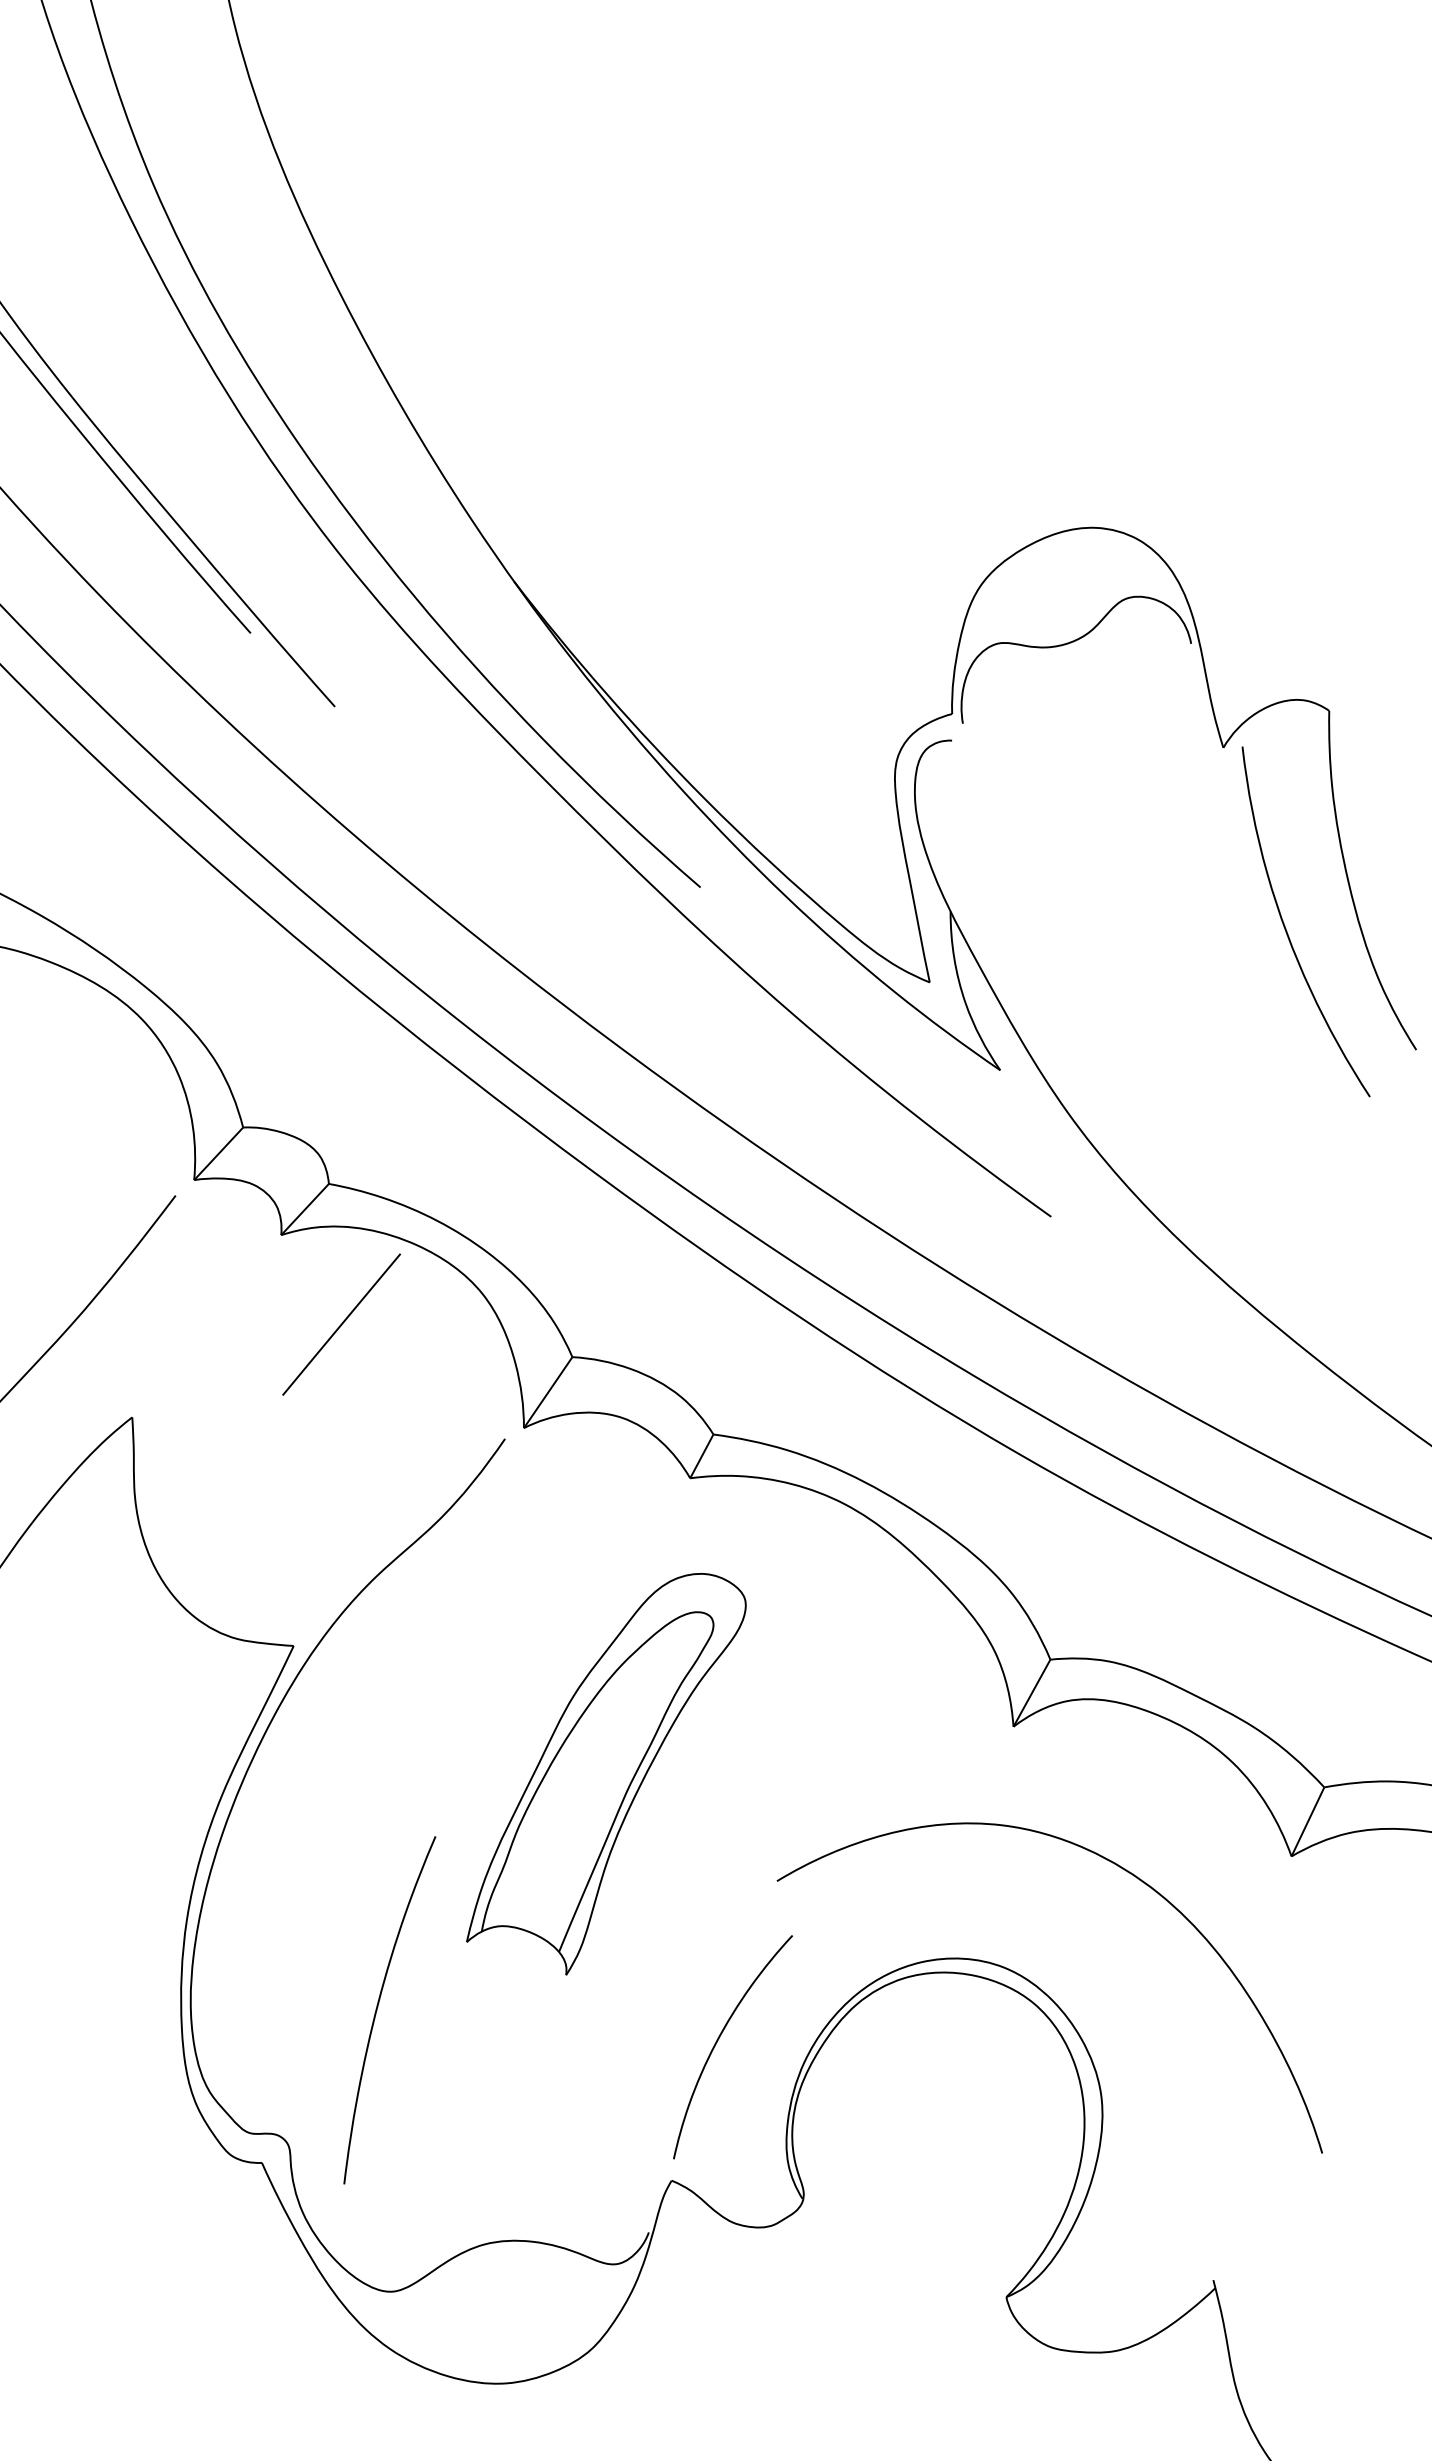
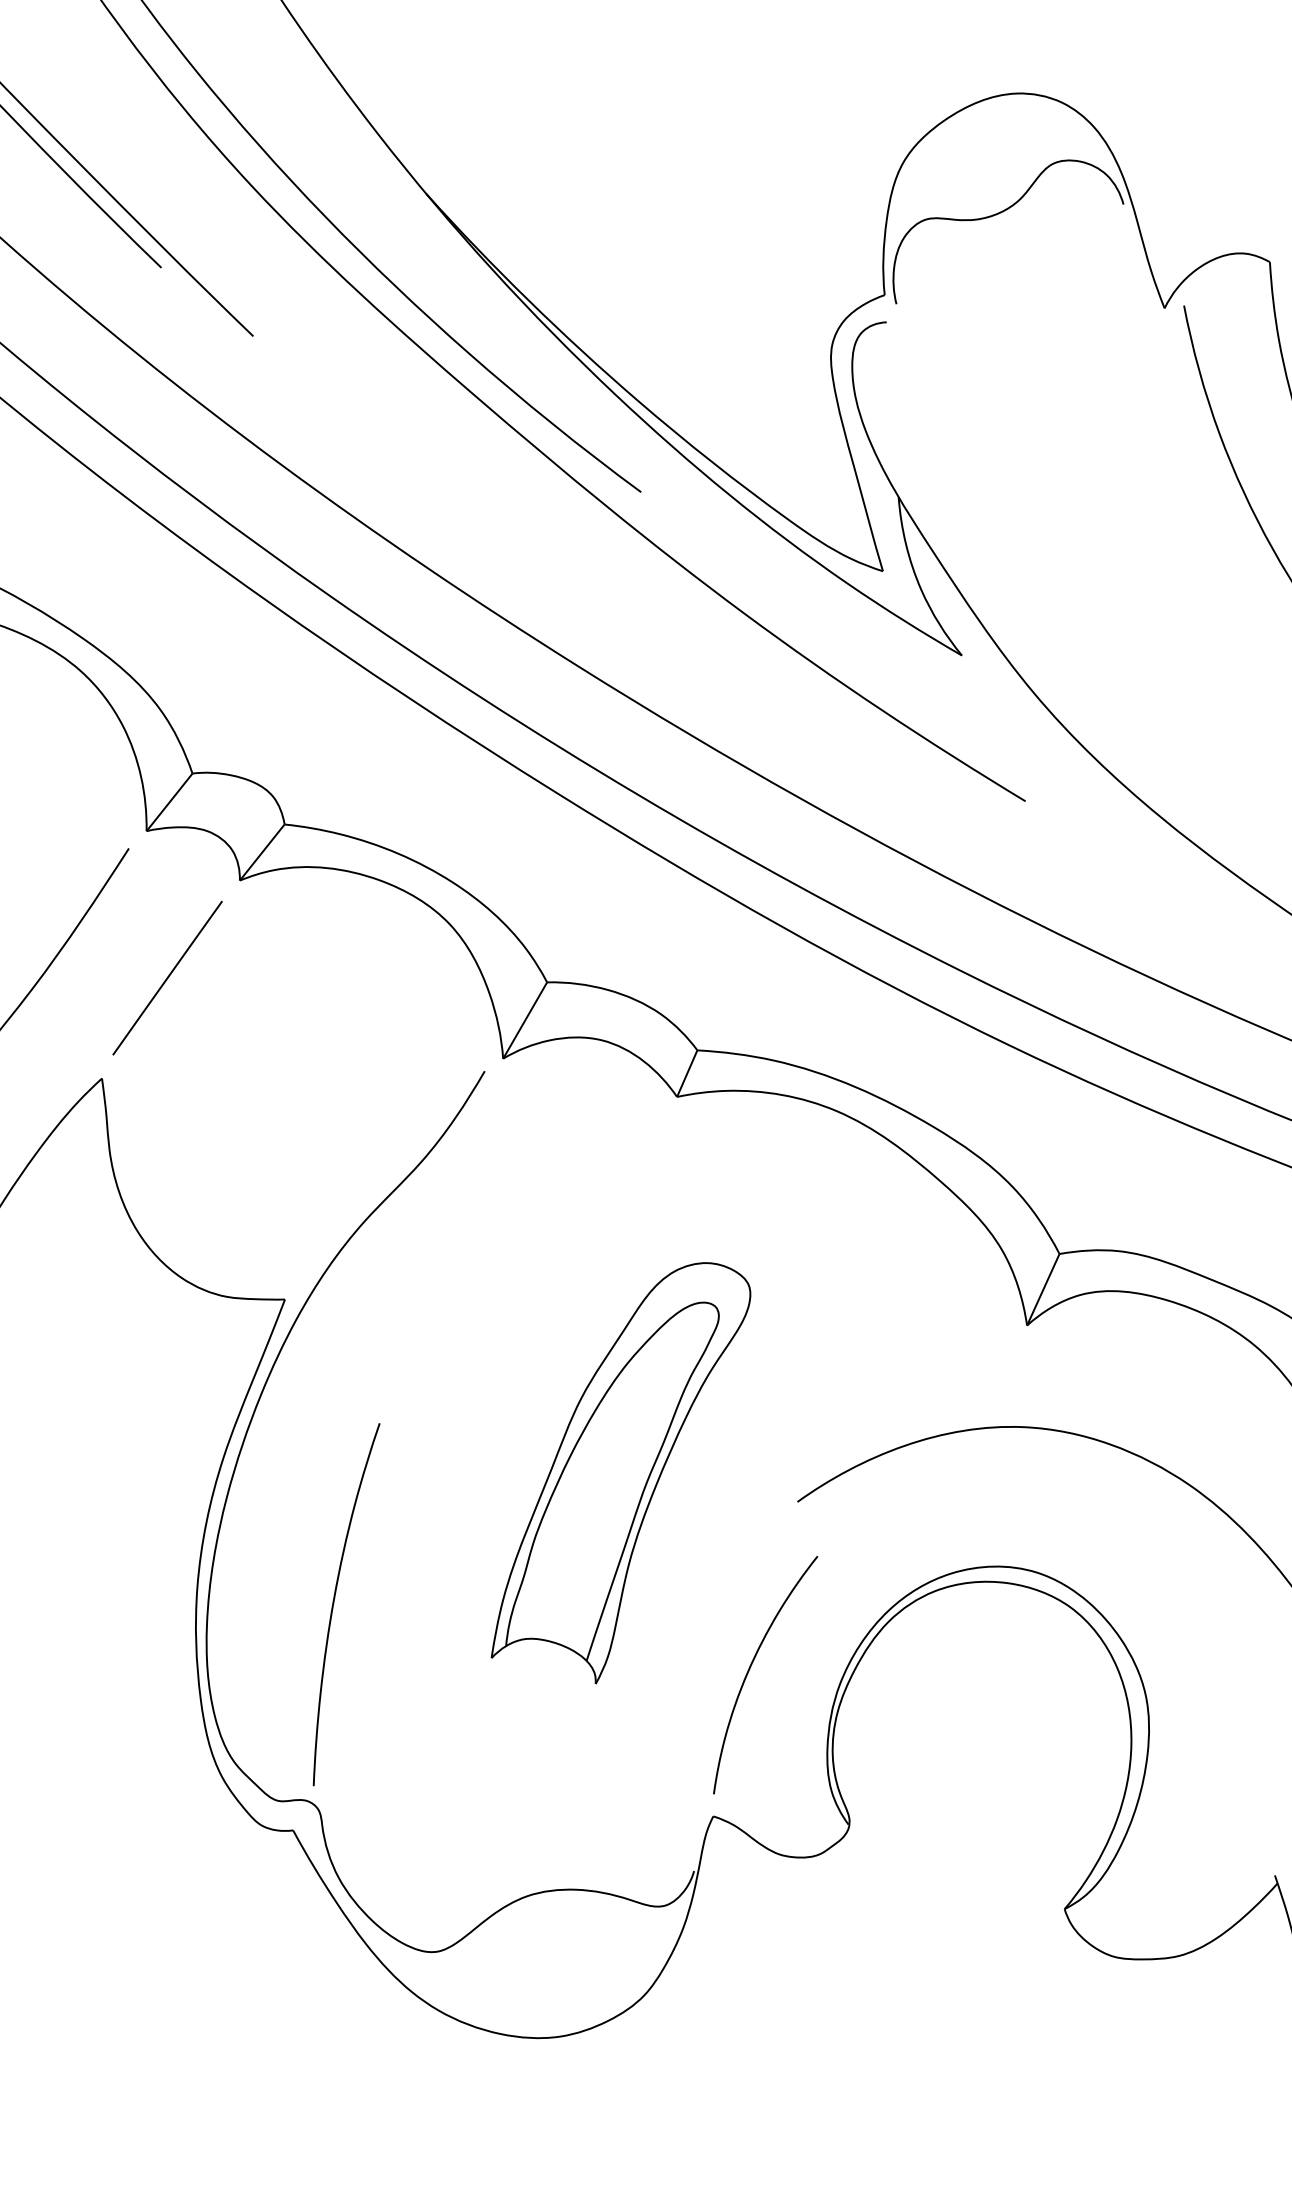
line: (341, 1324) -> (167, 978), moved
part: (606, 1774) -> (621, 1475), moved
curve: (378, 2007) -> (334, 1602), moved

